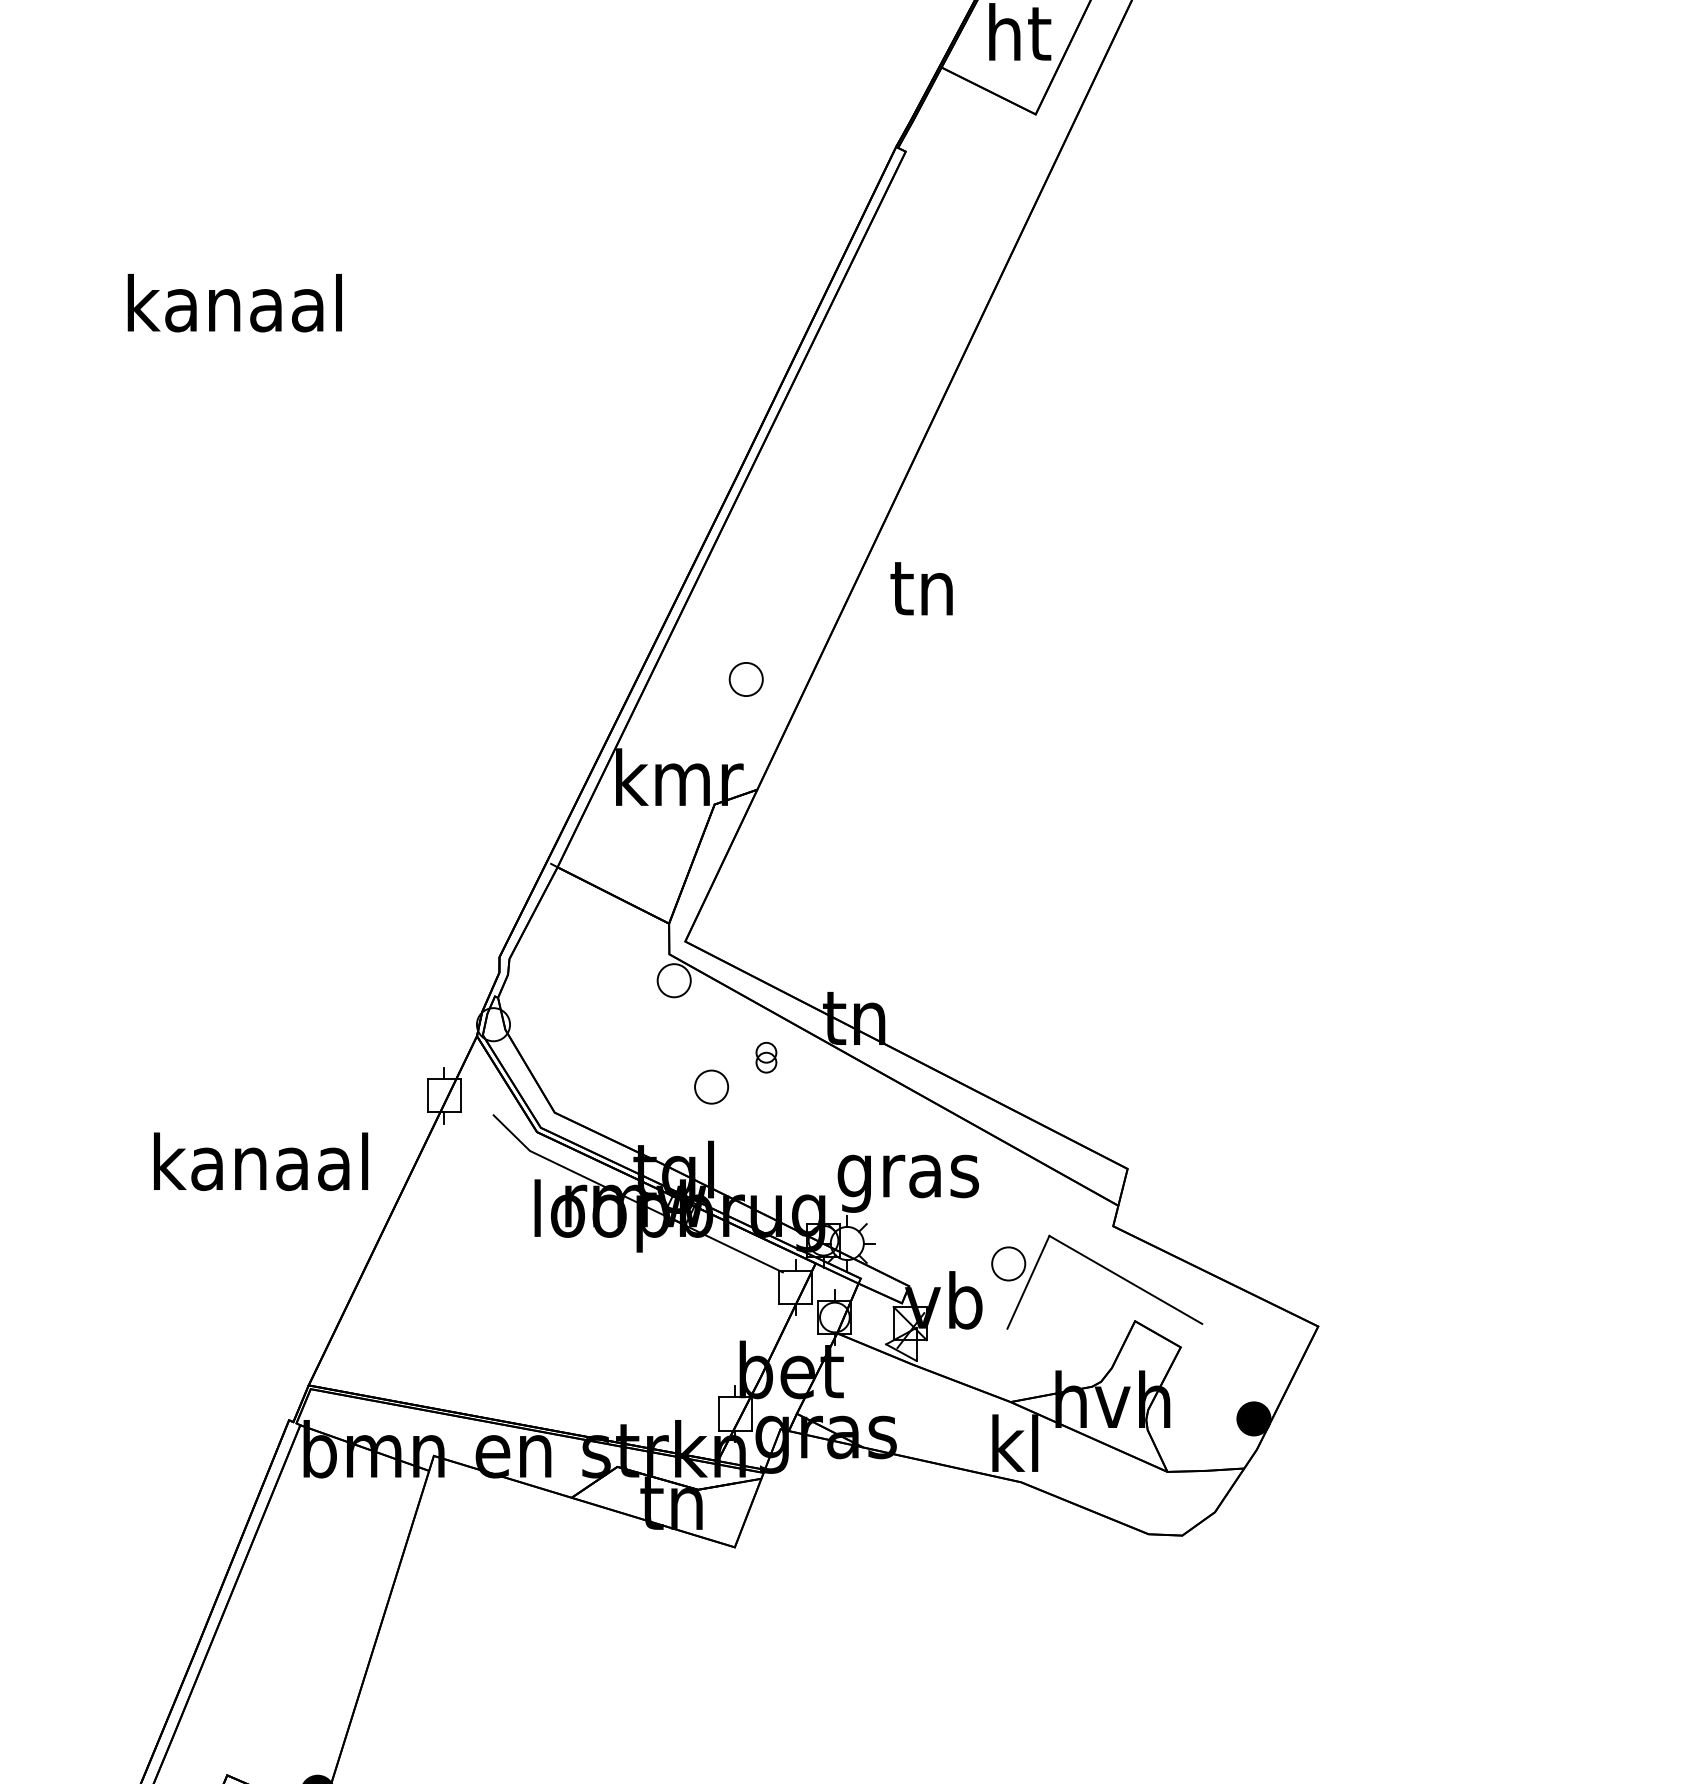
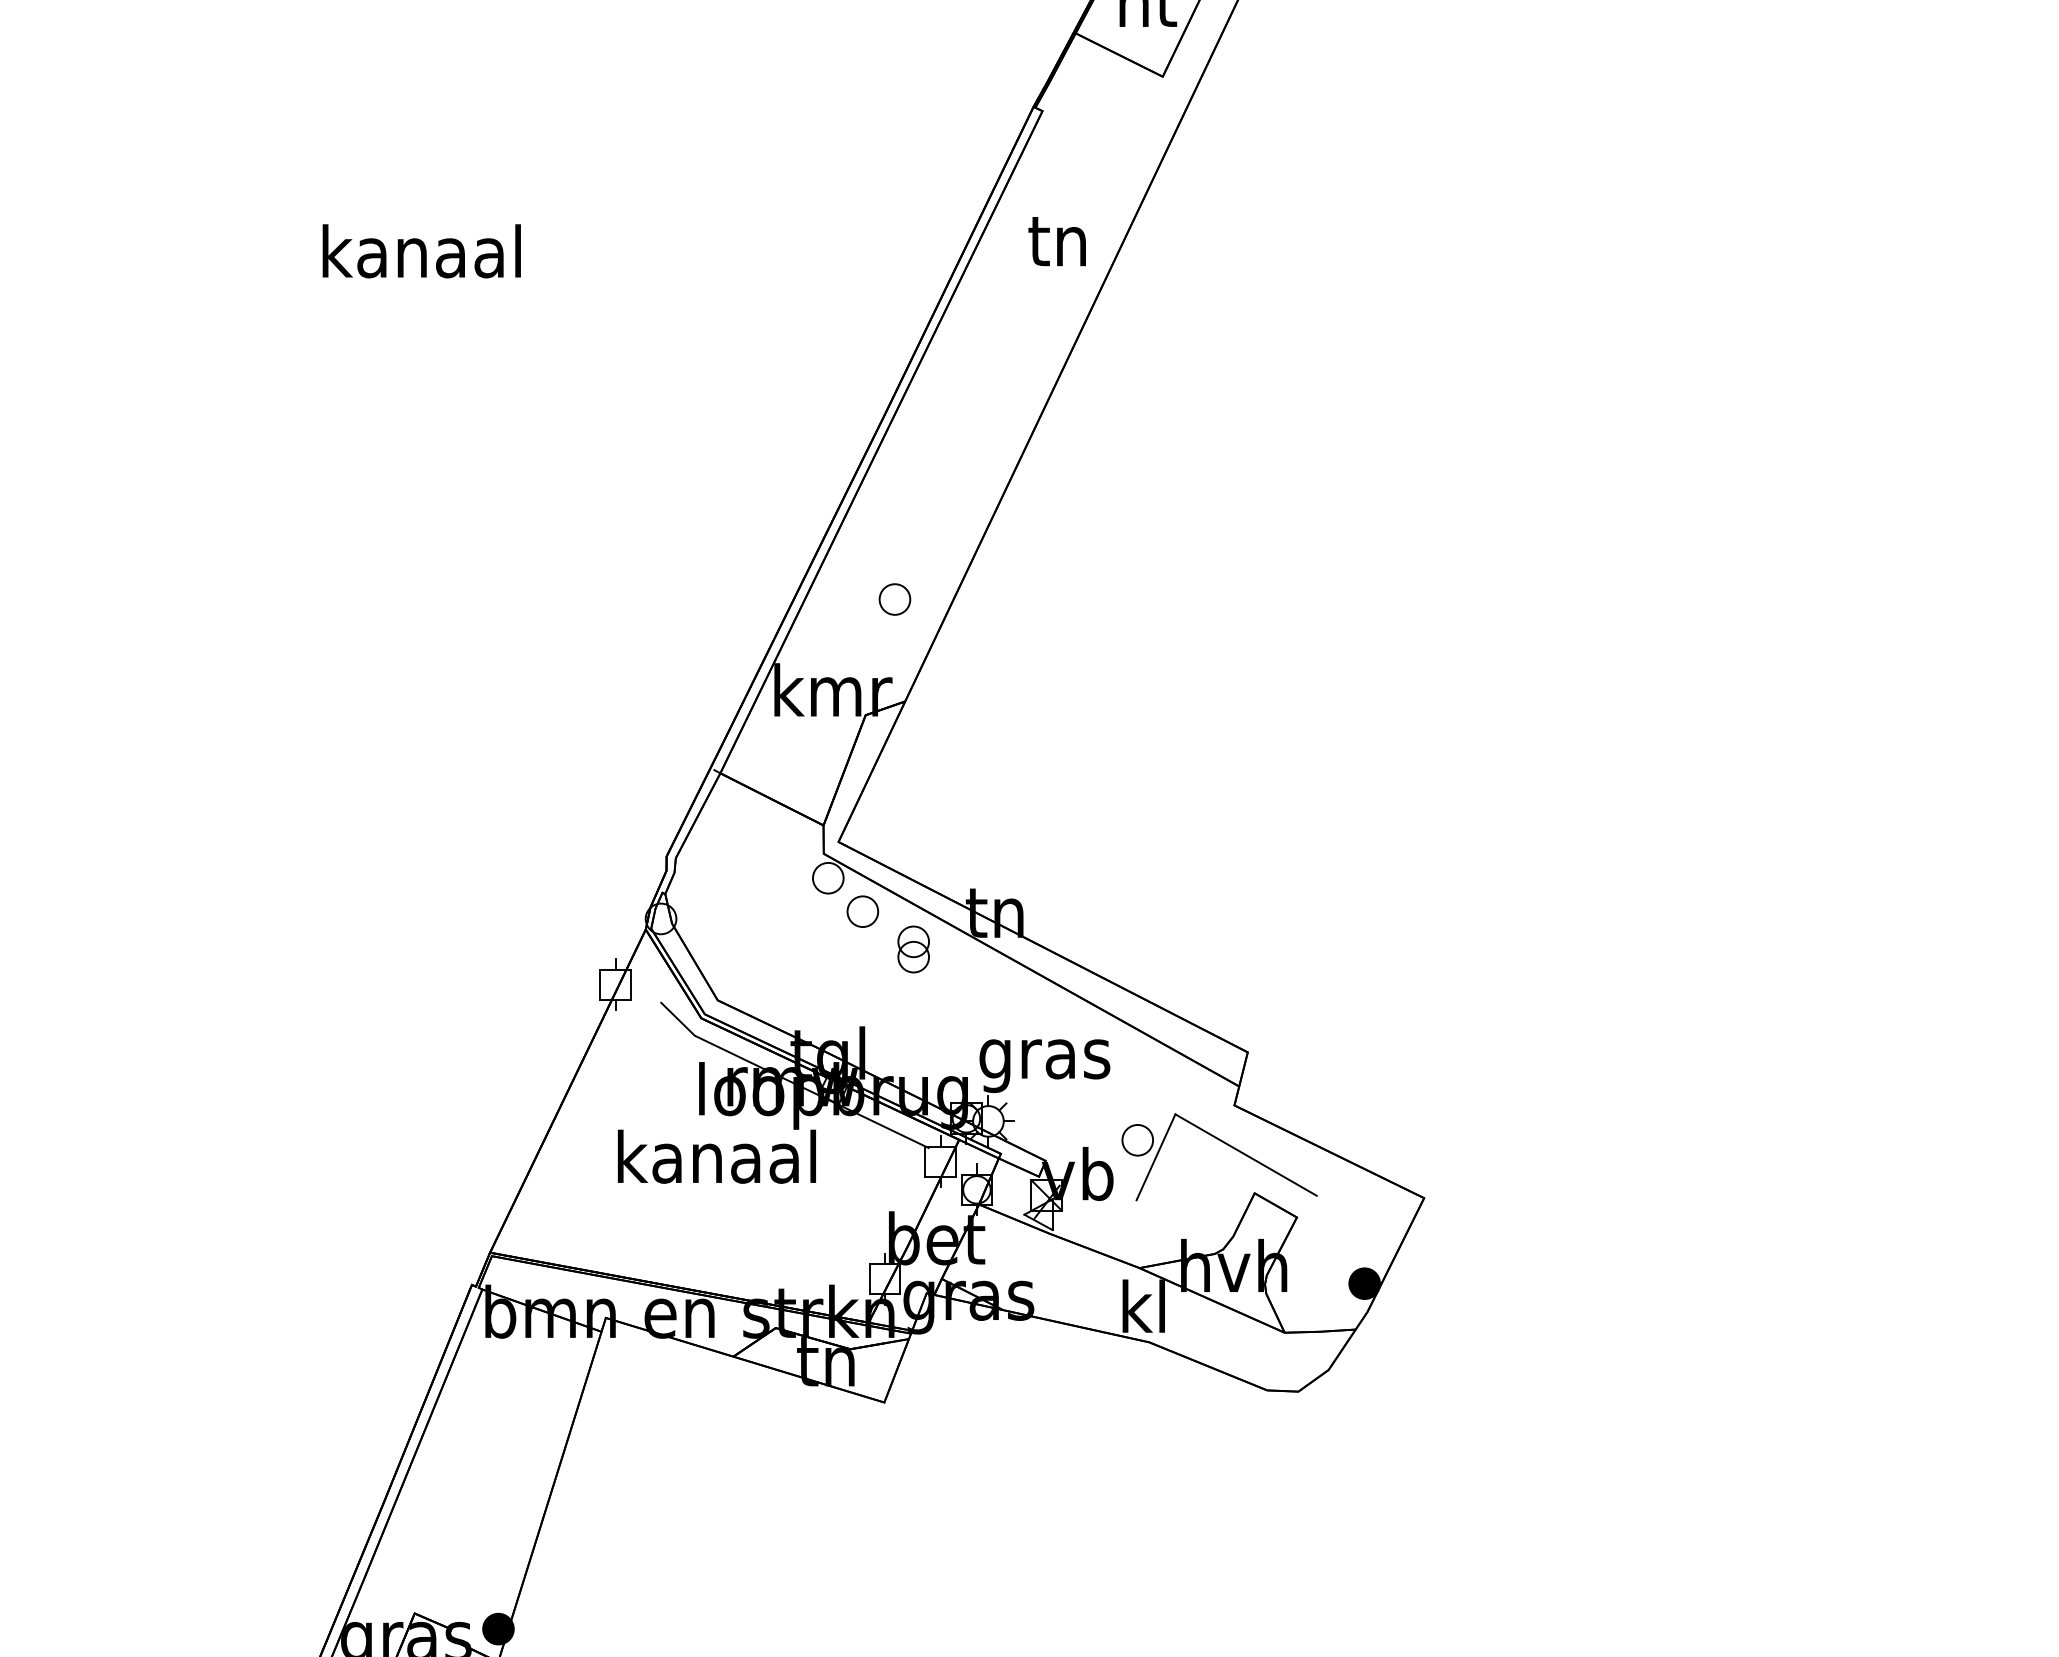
text: (920, 588) -> (1056, 241), moved
part: (766, 1057) -> (913, 949), size x1.67
part: (711, 1086) -> (862, 911), moved
text: (260, 1161) -> (716, 1156), moved

